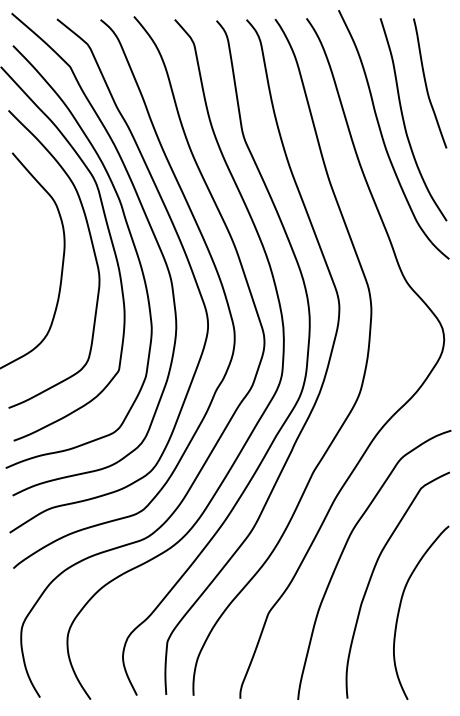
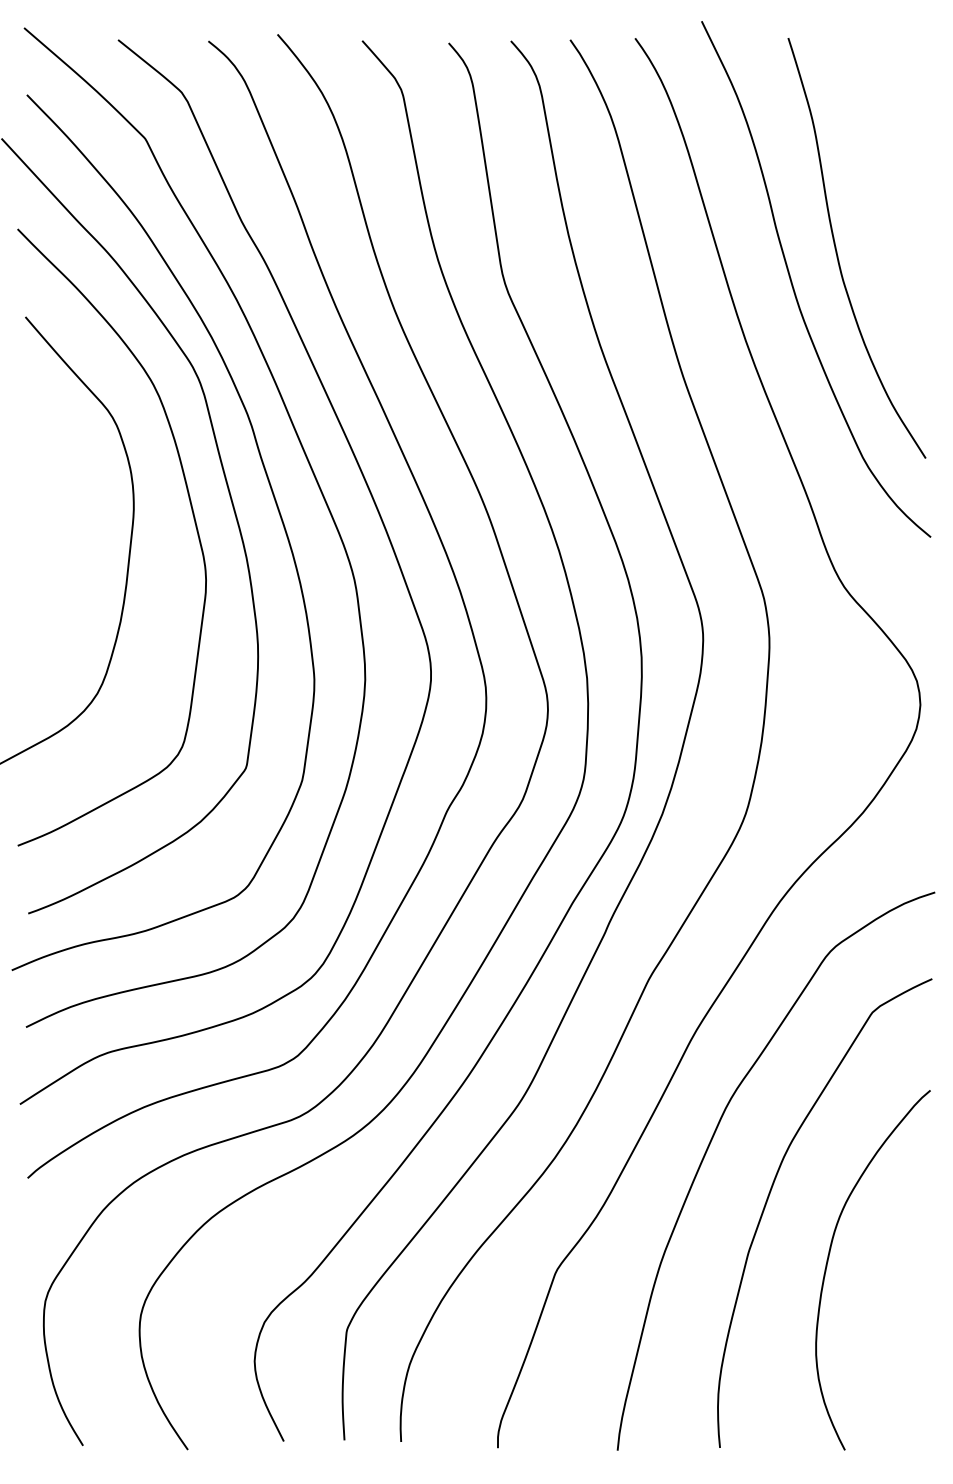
curve: (426, 83) -> (883, 173), removed

